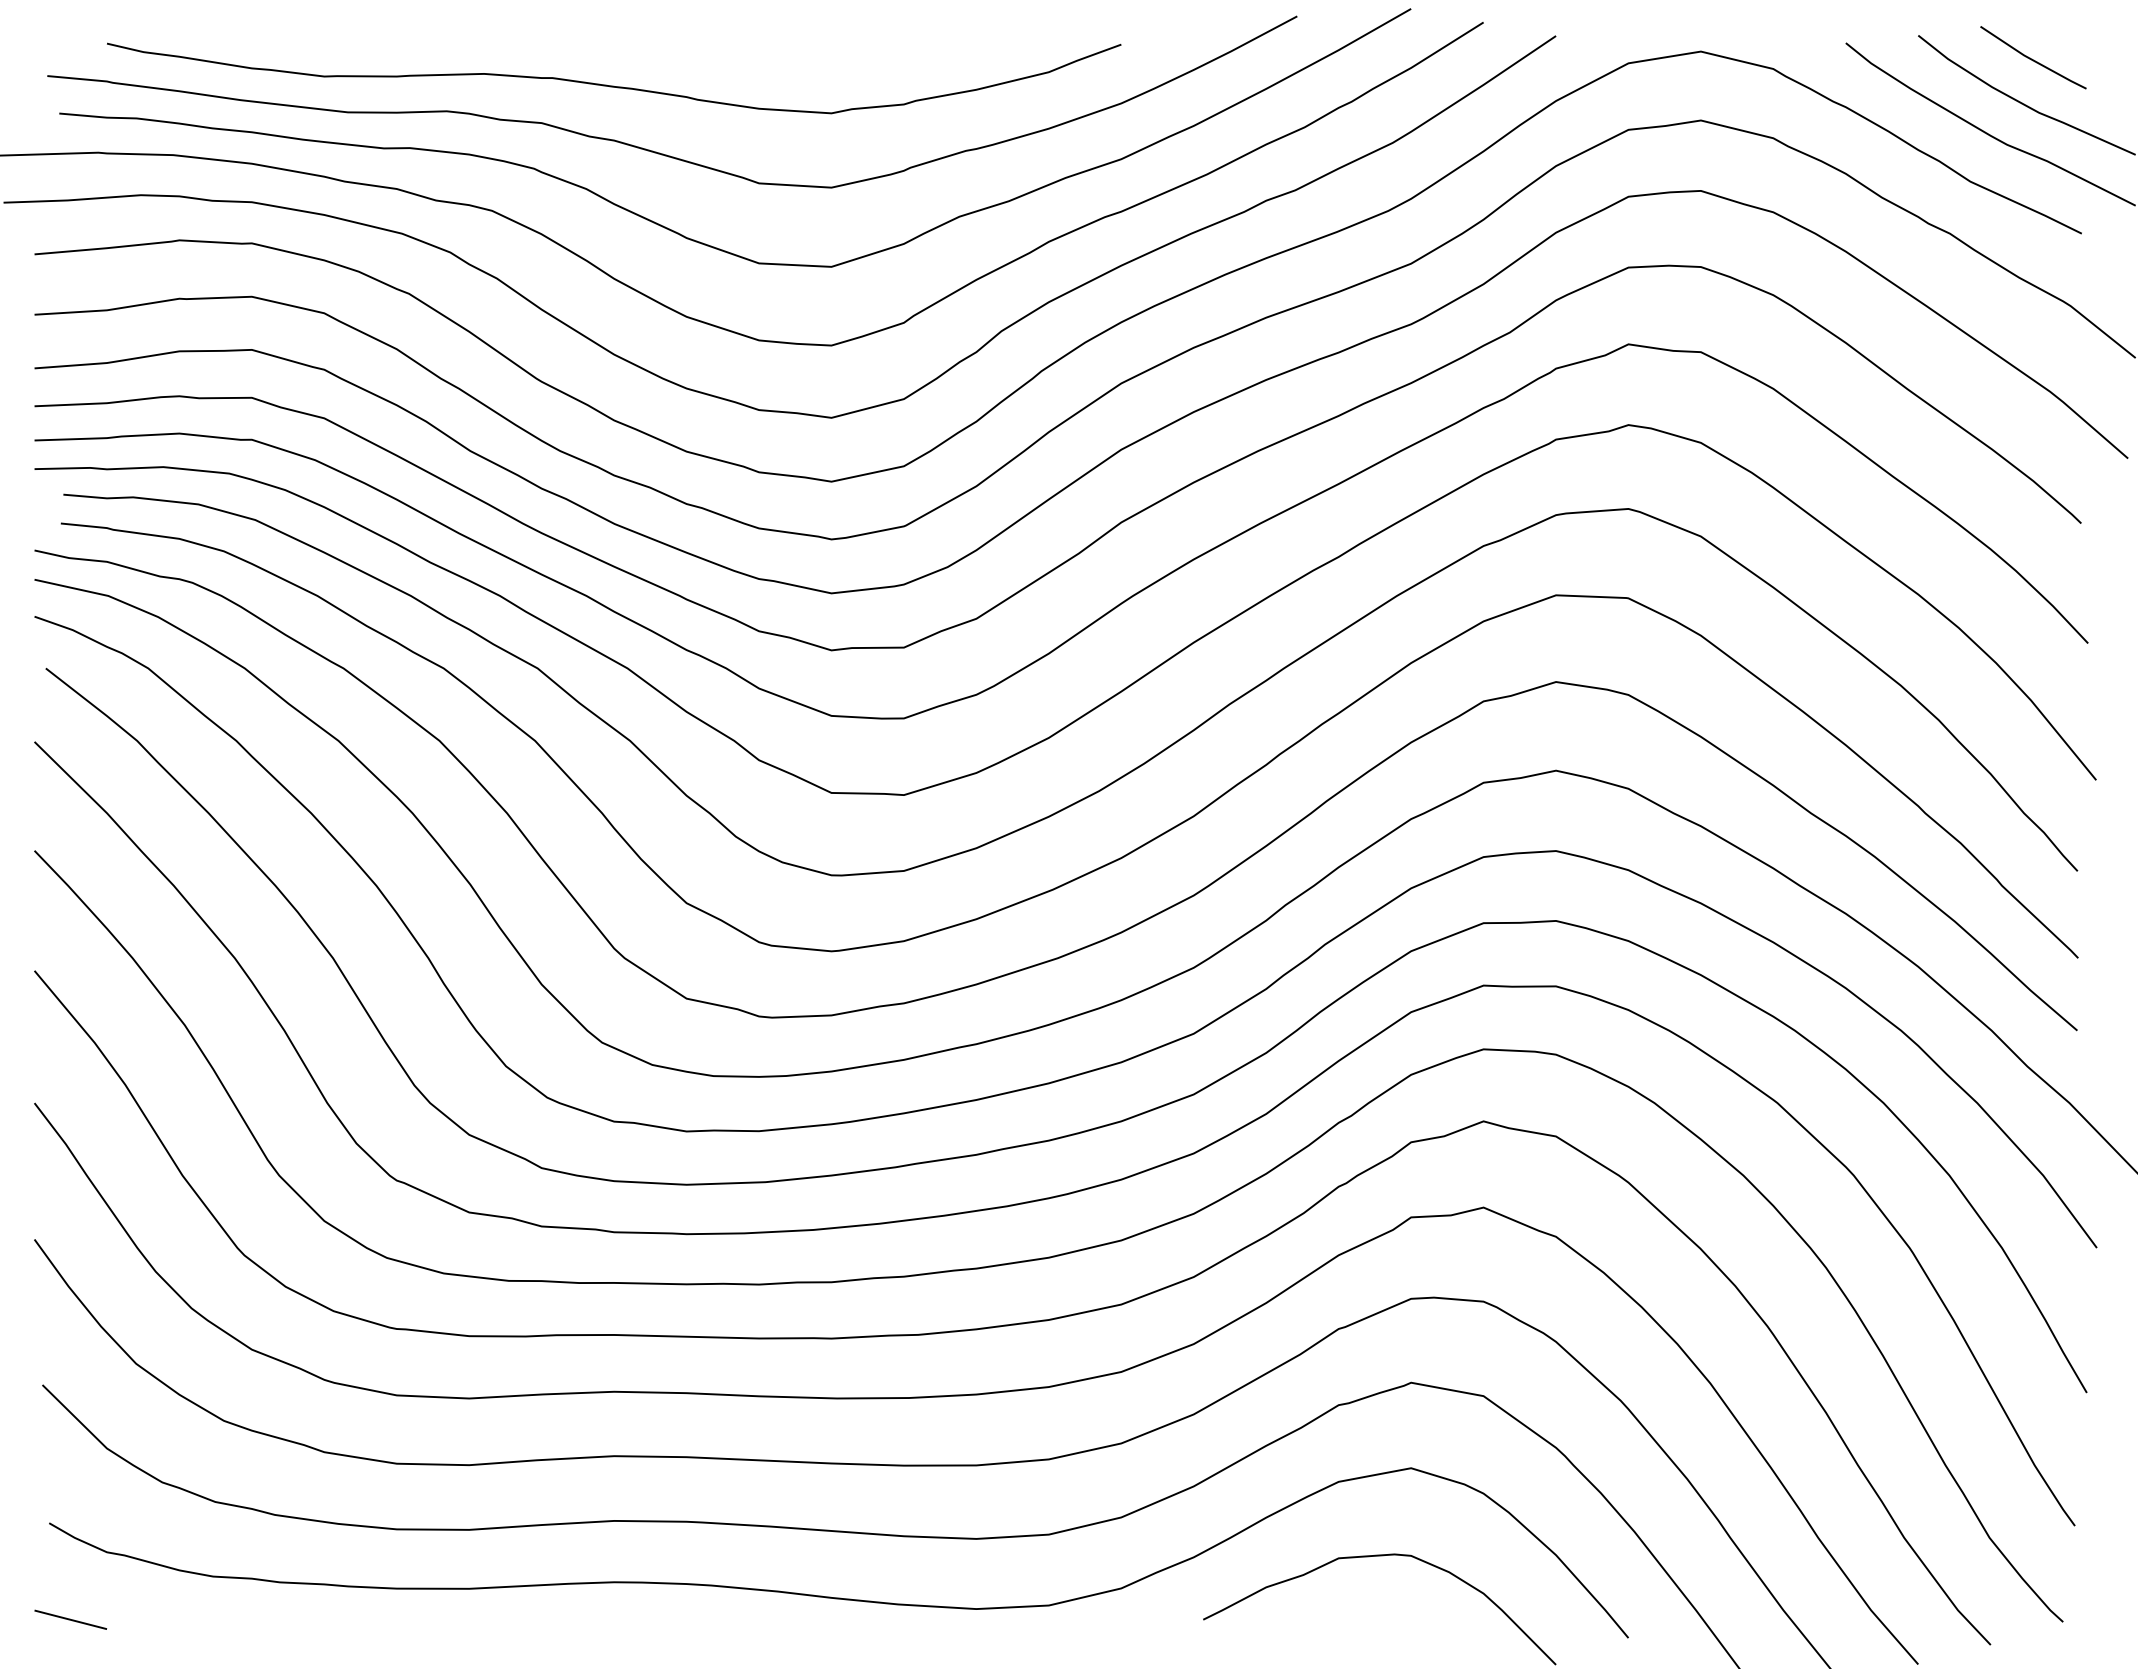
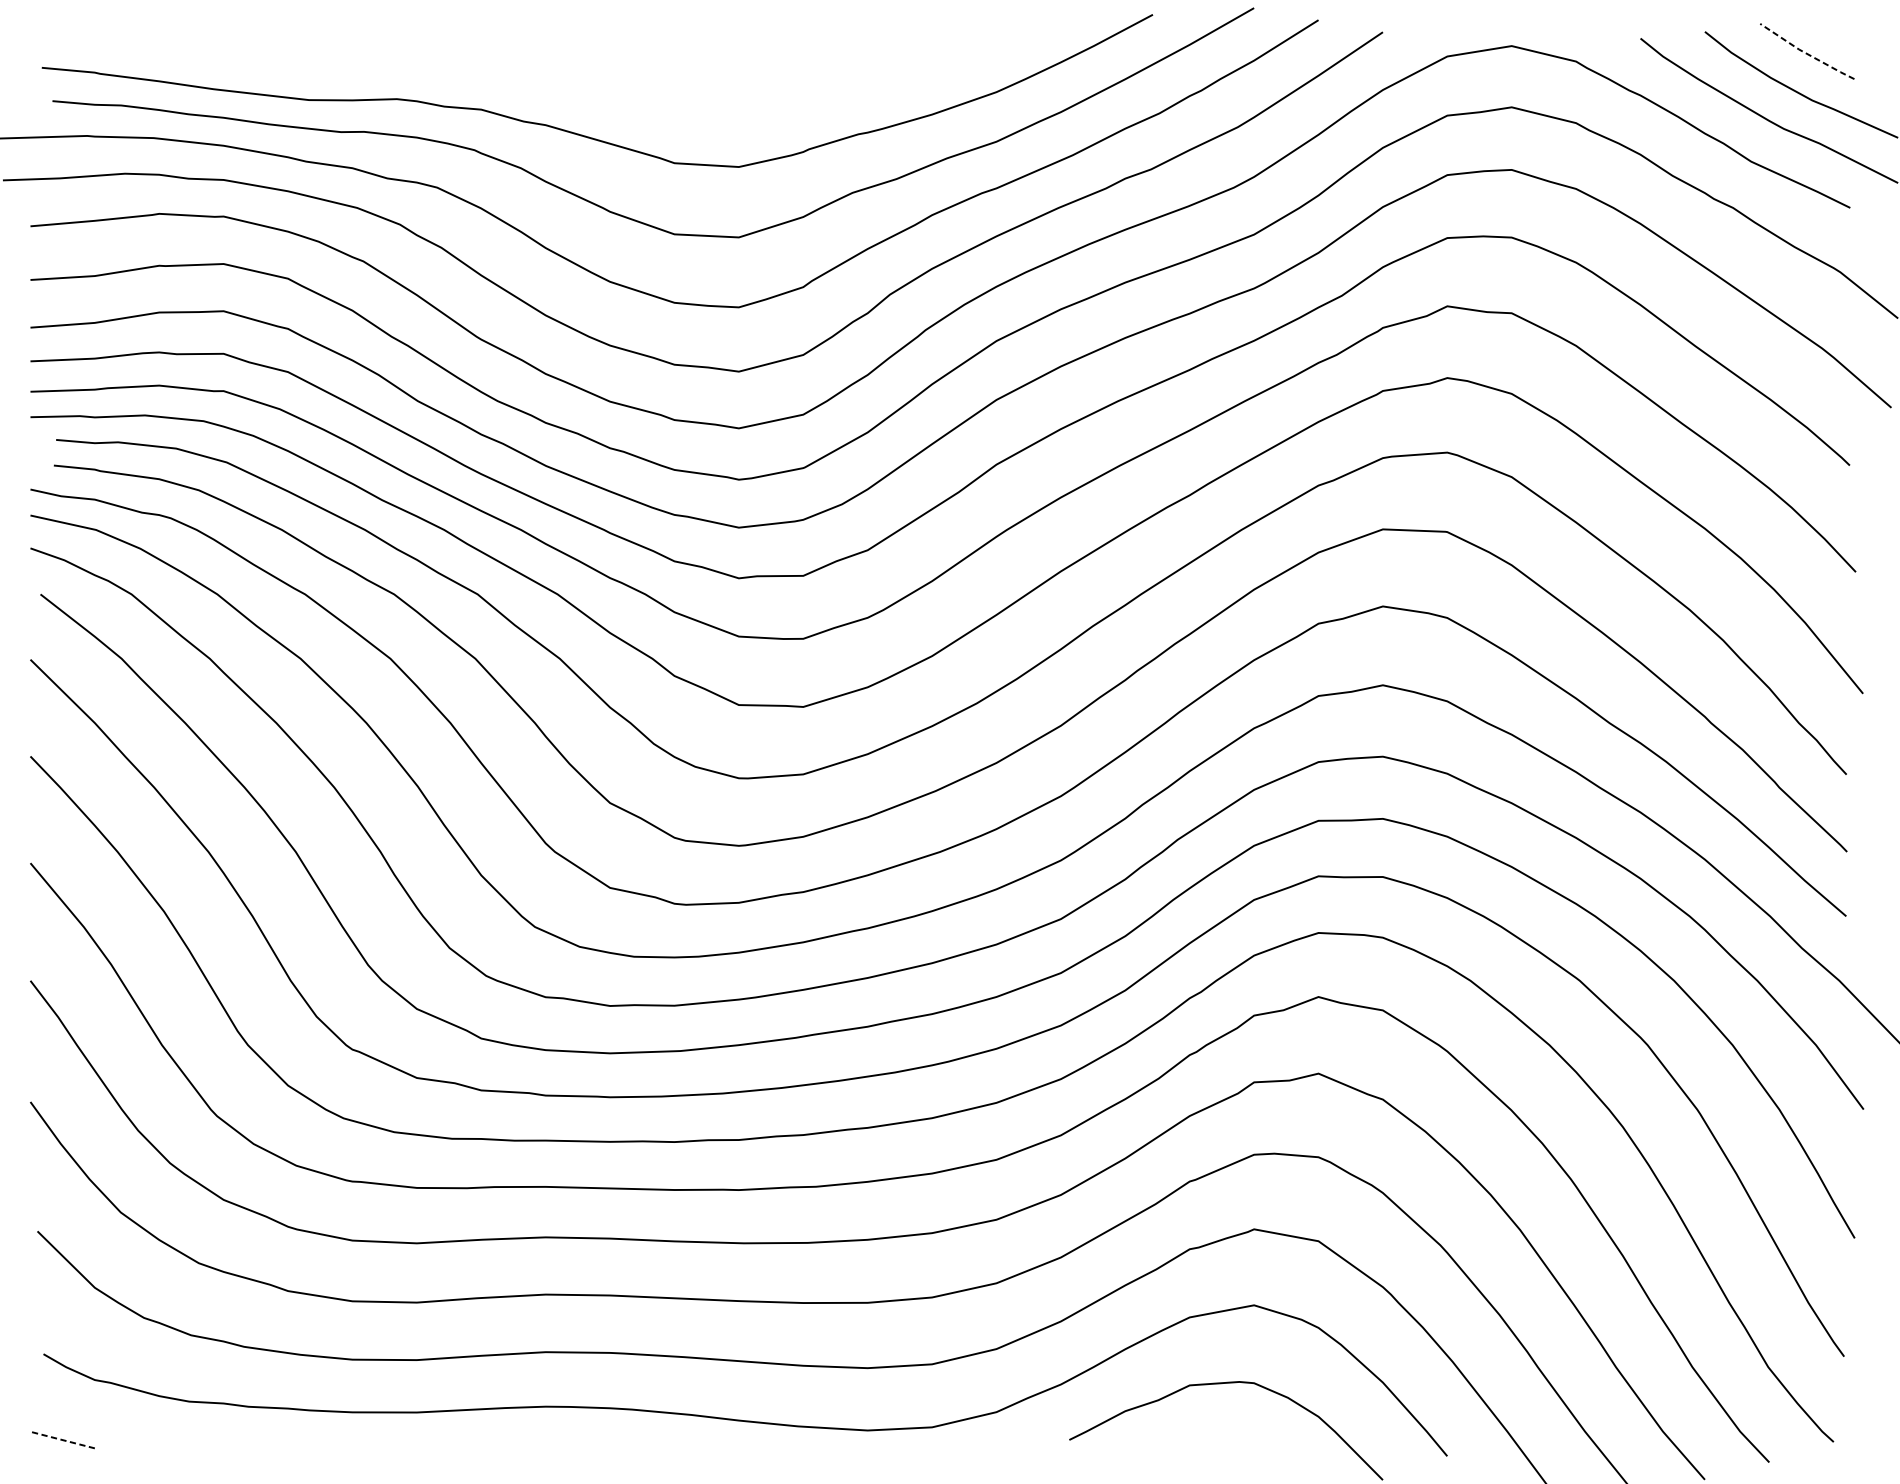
line: (2031, 59) -> (1805, 53), solid -> dashed
curve: (613, 85) -> (545, 76), removed
line: (70, 1619) -> (62, 1439), solid -> dashed

